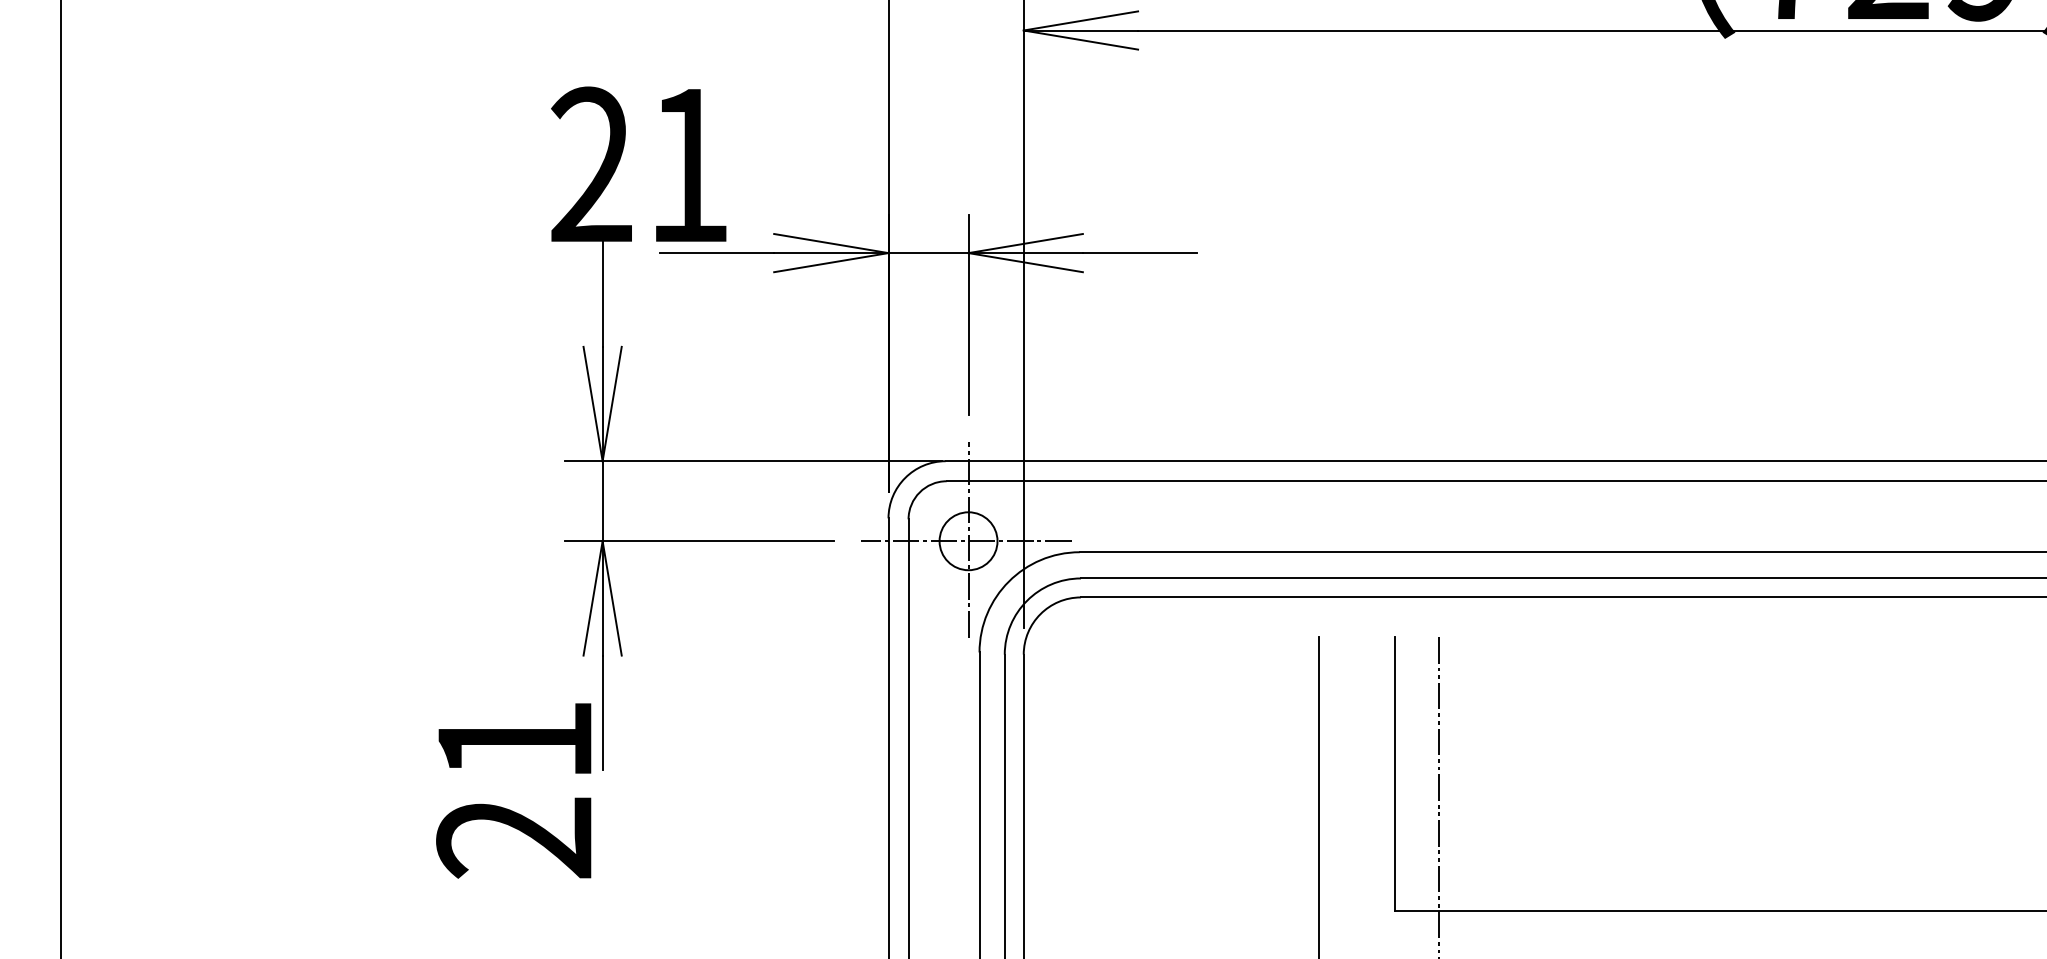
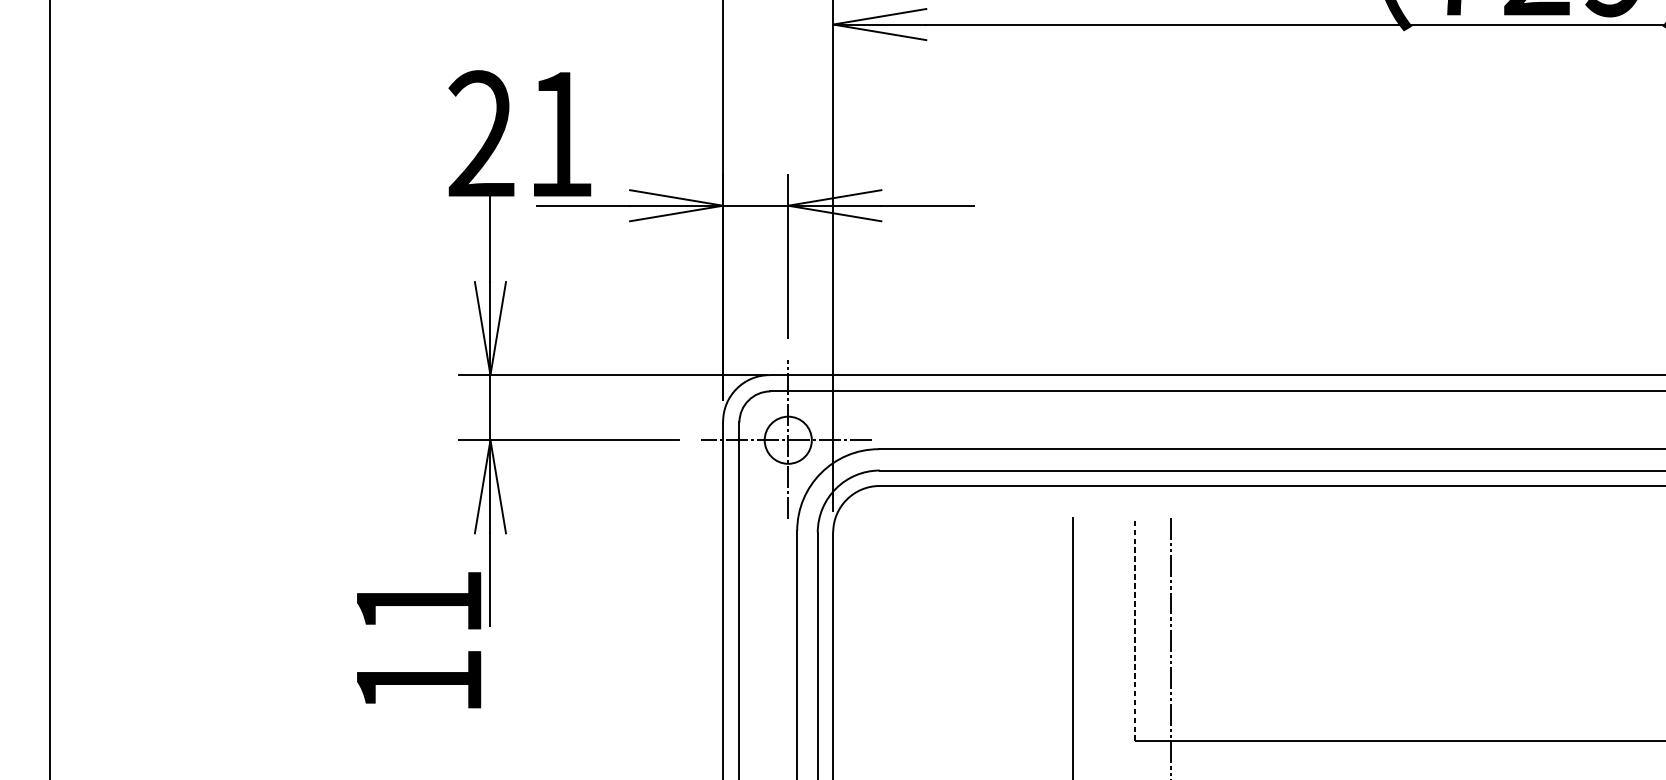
line: (1395, 774) -> (1135, 630), solid -> dashed
text: (513, 837) -> (417, 681), 21 -> 11

